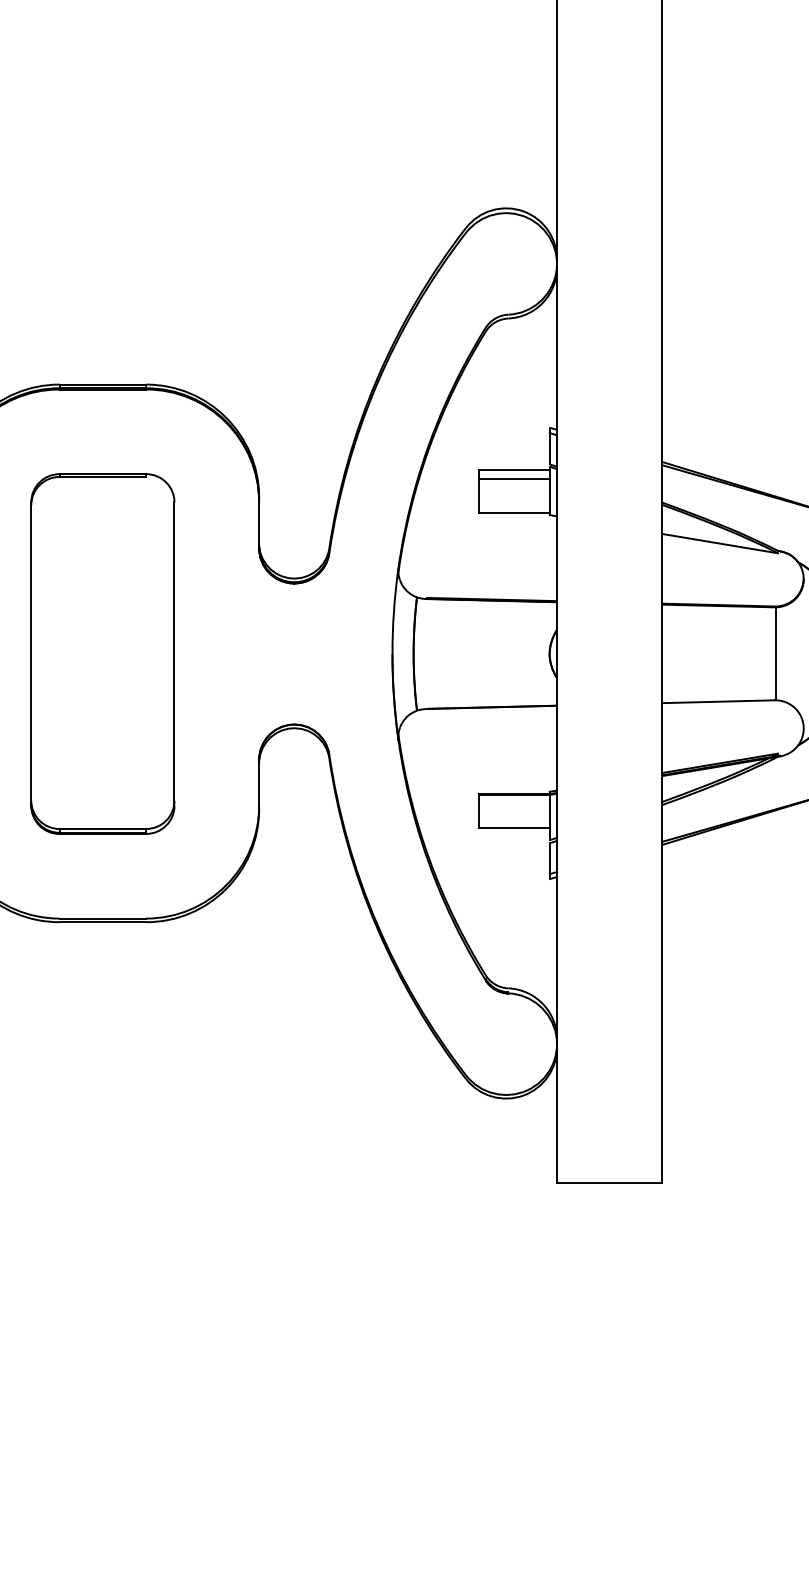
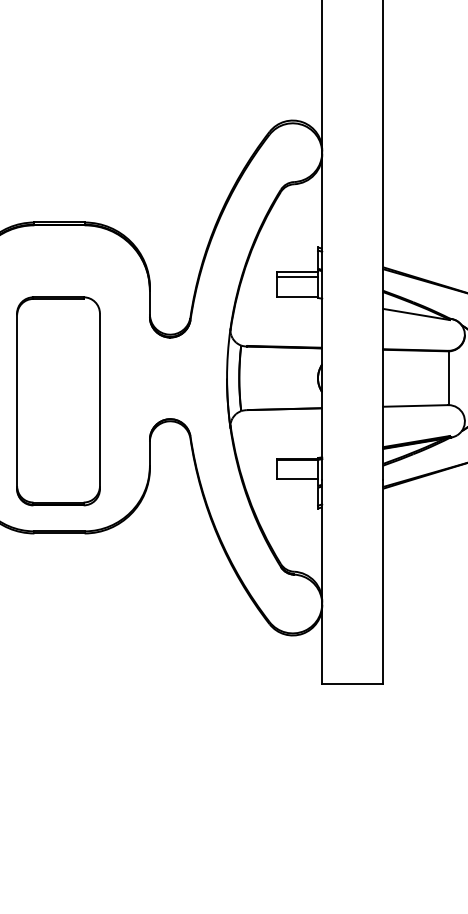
part: (102, 654) -> (58, 401), moved

